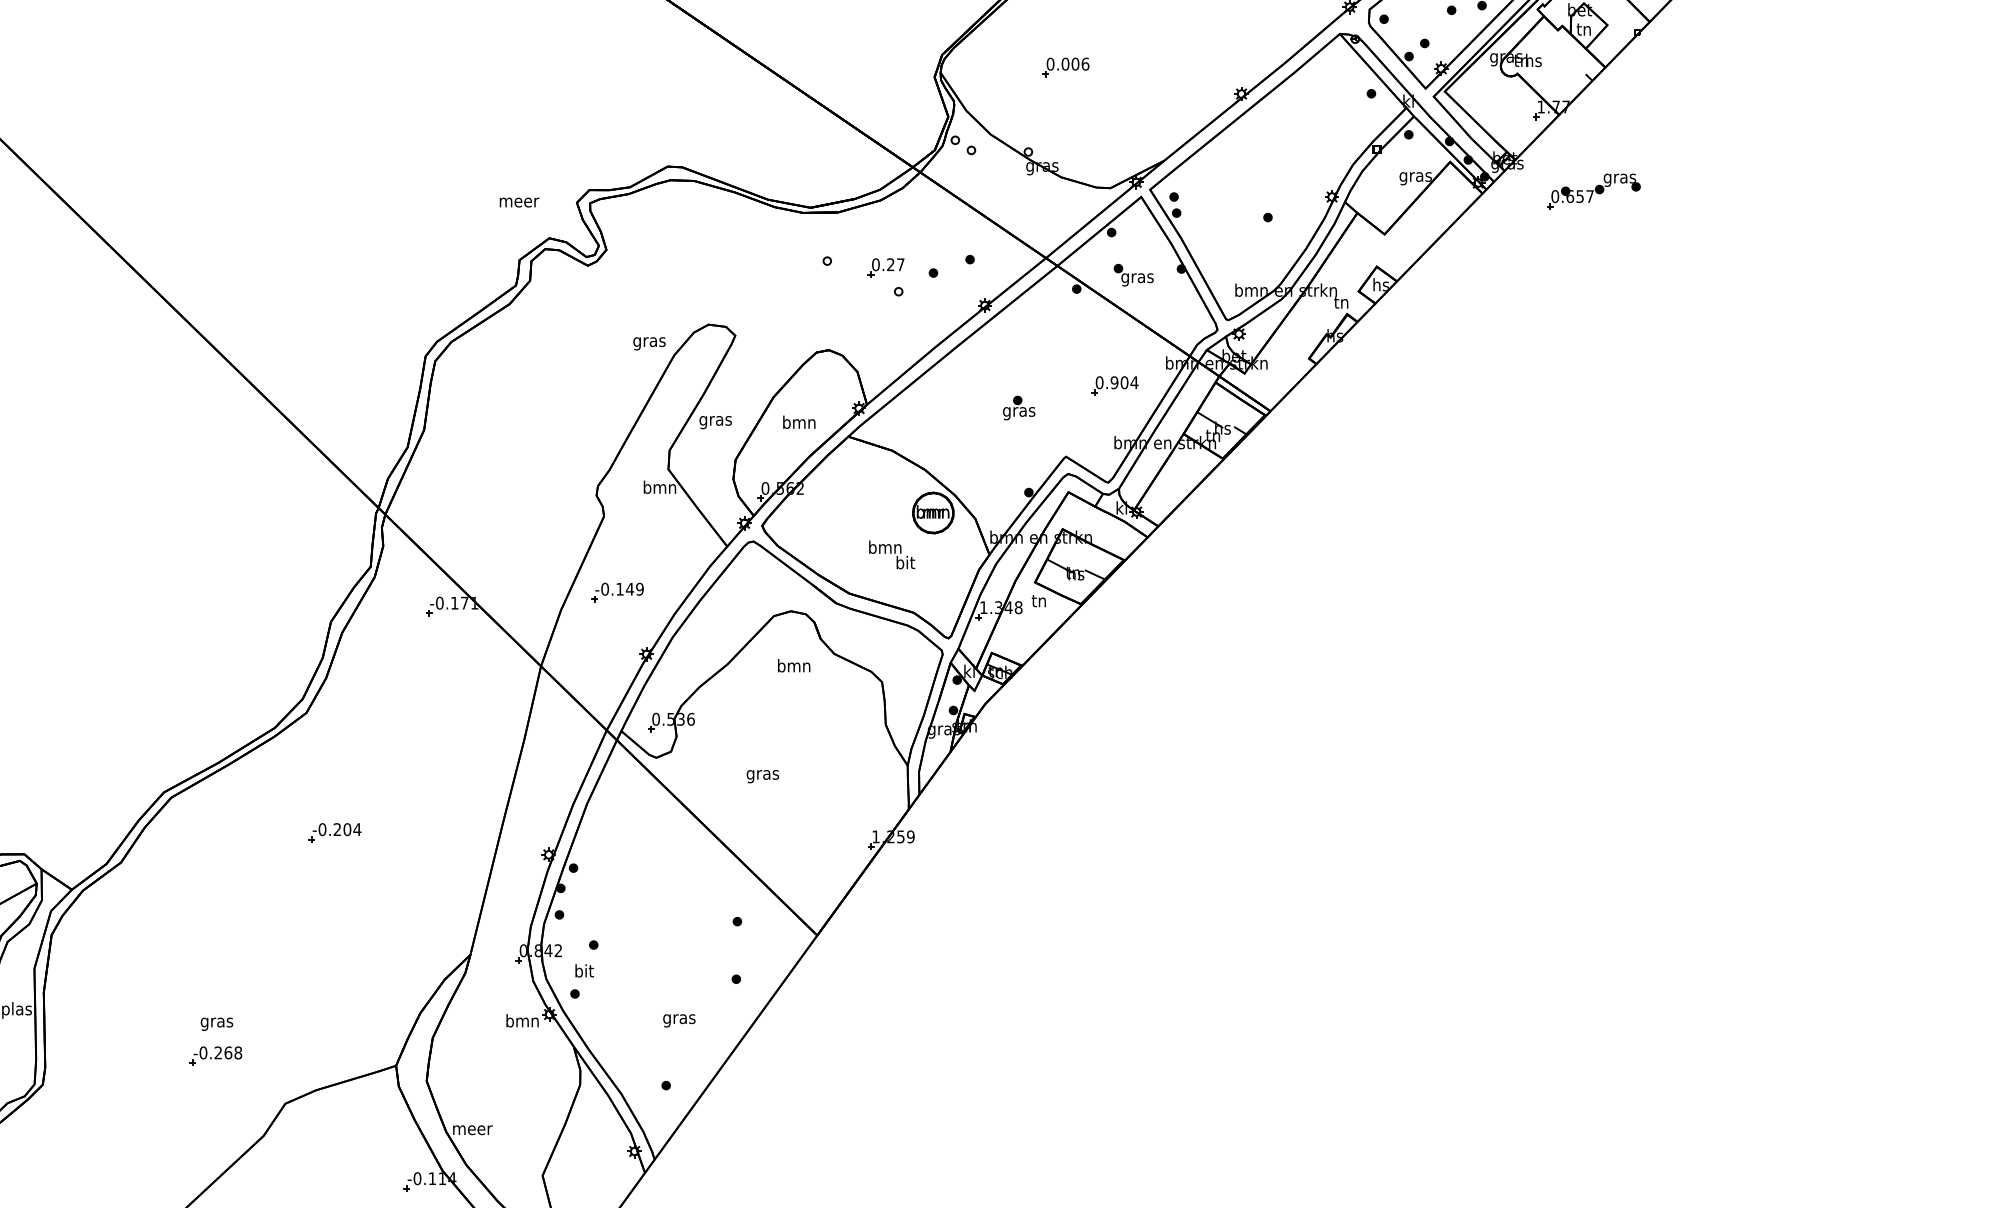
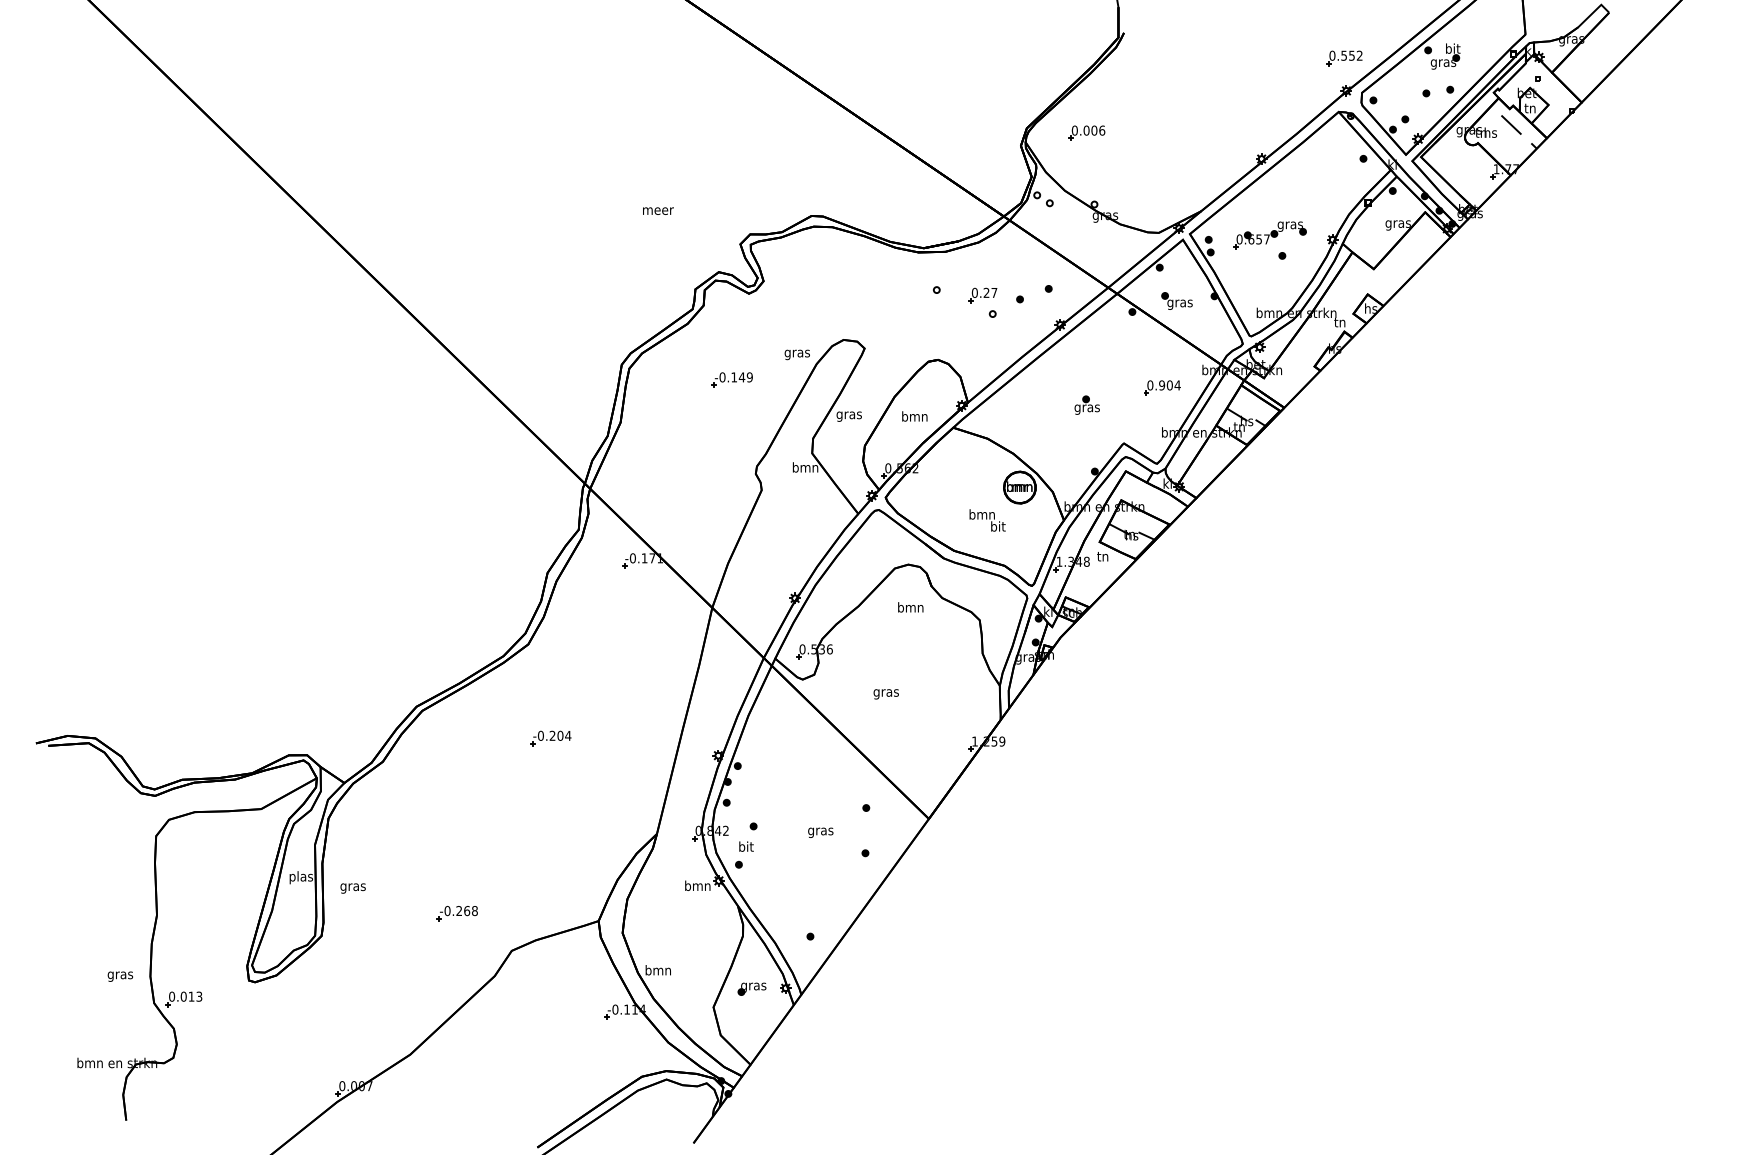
line: (1560, 49) -> (1511, 124), added
part: (1065, 66) -> (1086, 132), moved
part: (1593, 191) -> (1269, 235), moved
text: (519, 201) -> (658, 210), moved
part: (616, 591) -> (731, 379), moved
text: (679, 1020) -> (820, 832), moved
text: (216, 1024) -> (352, 888), moved
text: (472, 1128) -> (658, 970), meer -> bmn
part: (591, 1151) -> (751, 988), added

